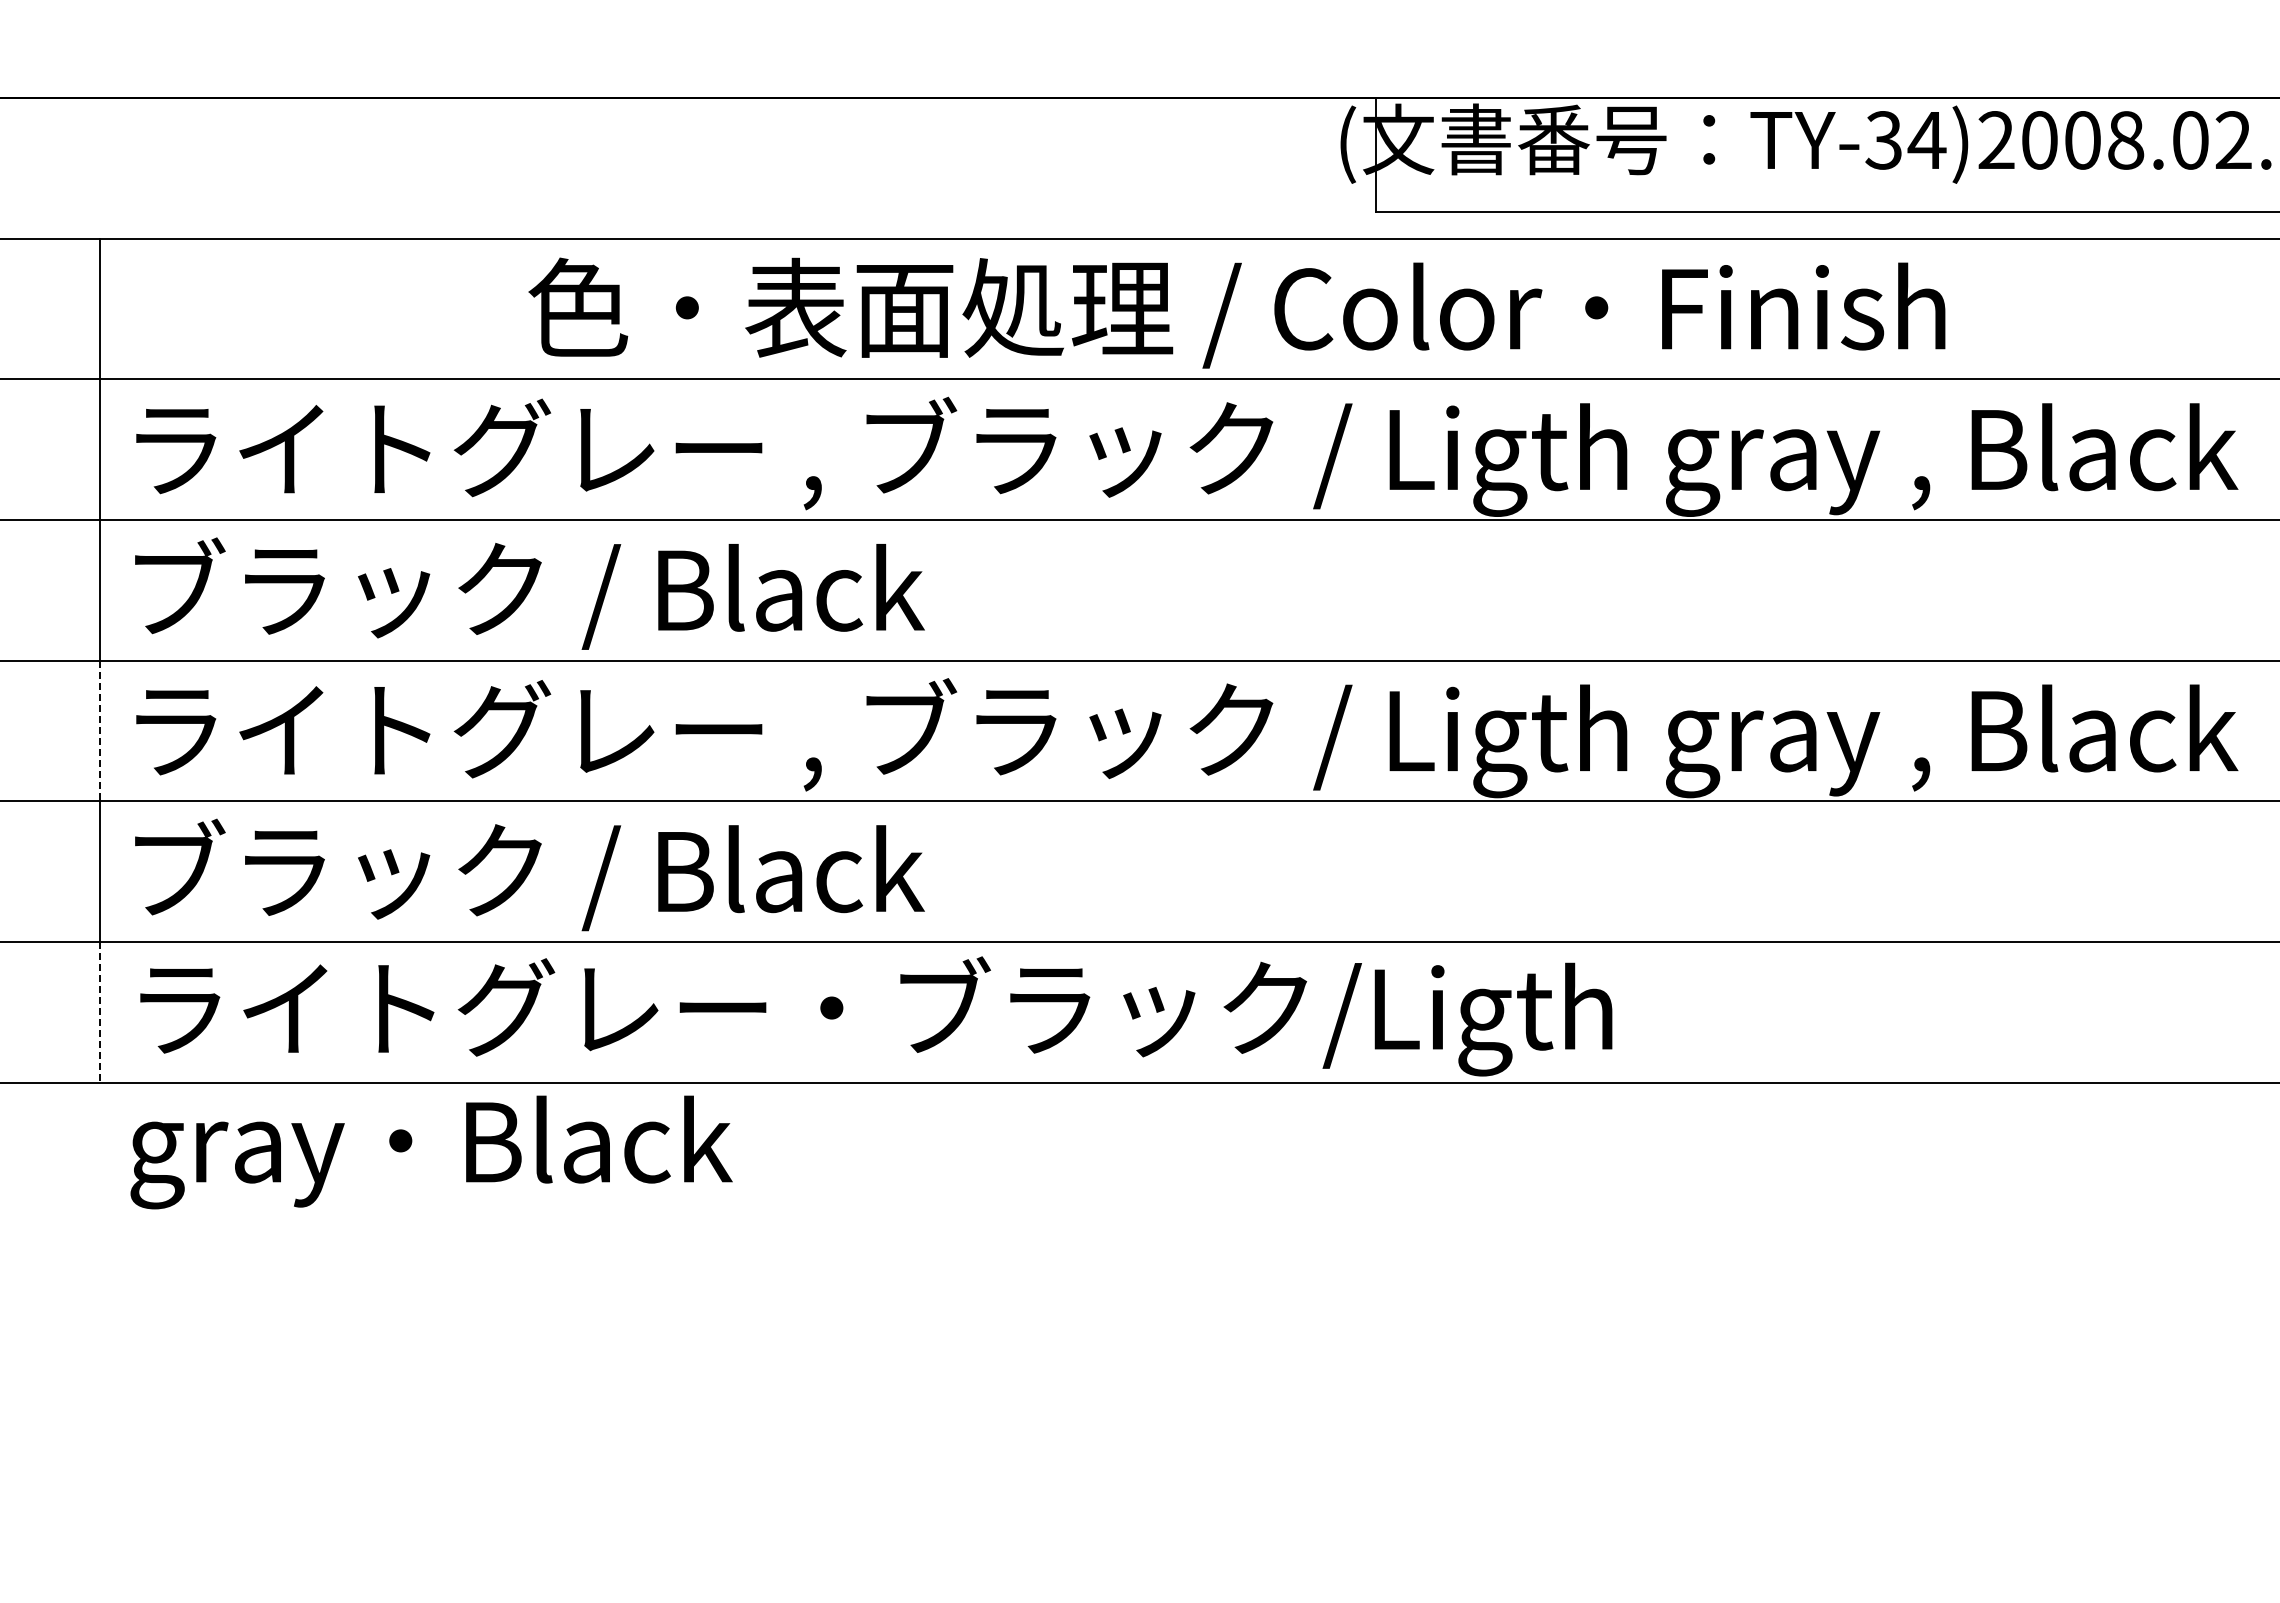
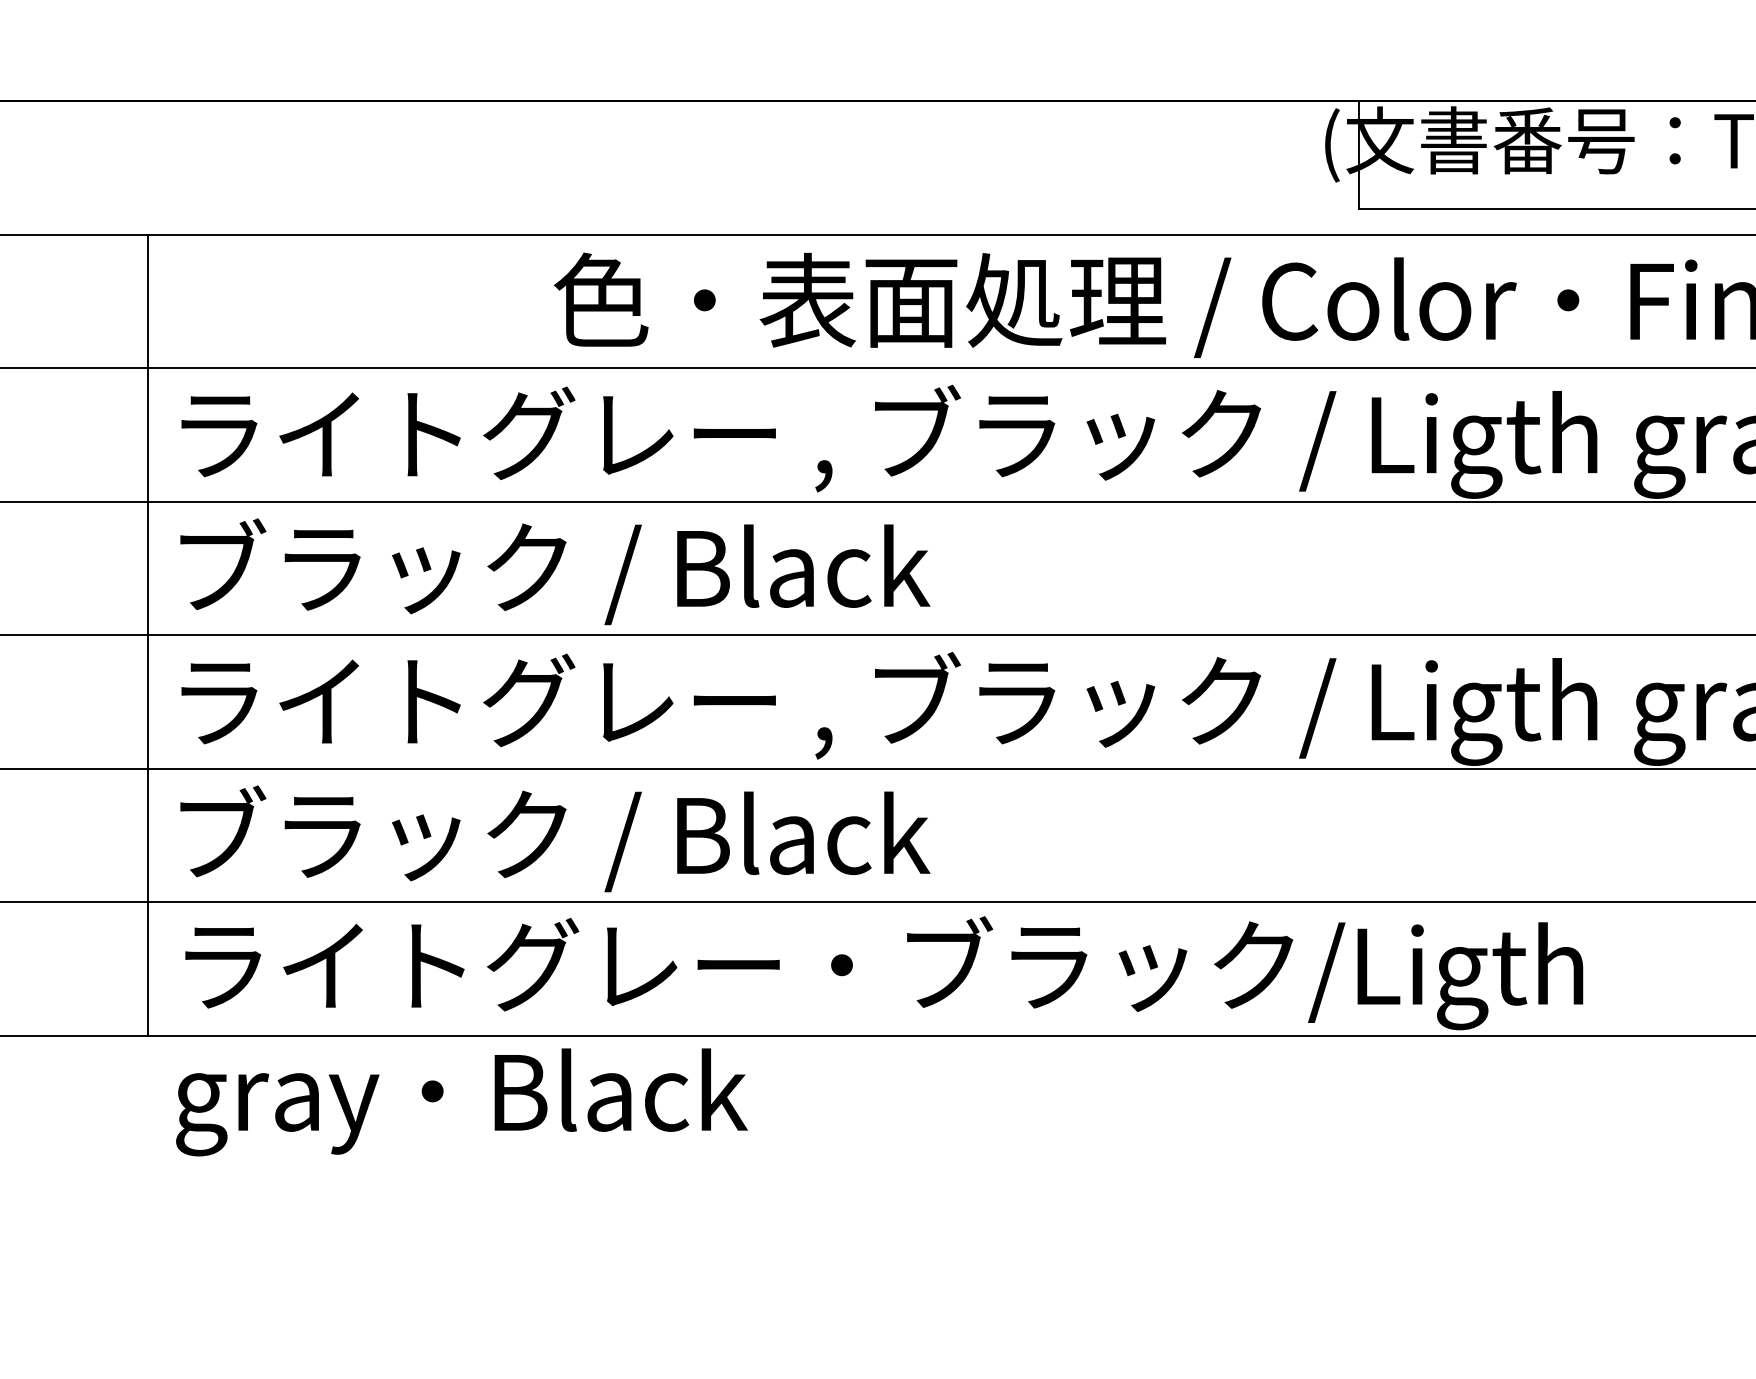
line: (100, 731) -> (147, 702), dashed -> solid
line: (100, 1012) -> (147, 969), dashed -> solid

